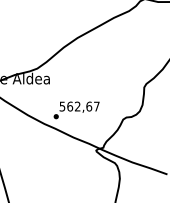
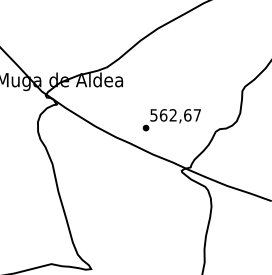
text: (76, 110) -> (171, 120), moved

